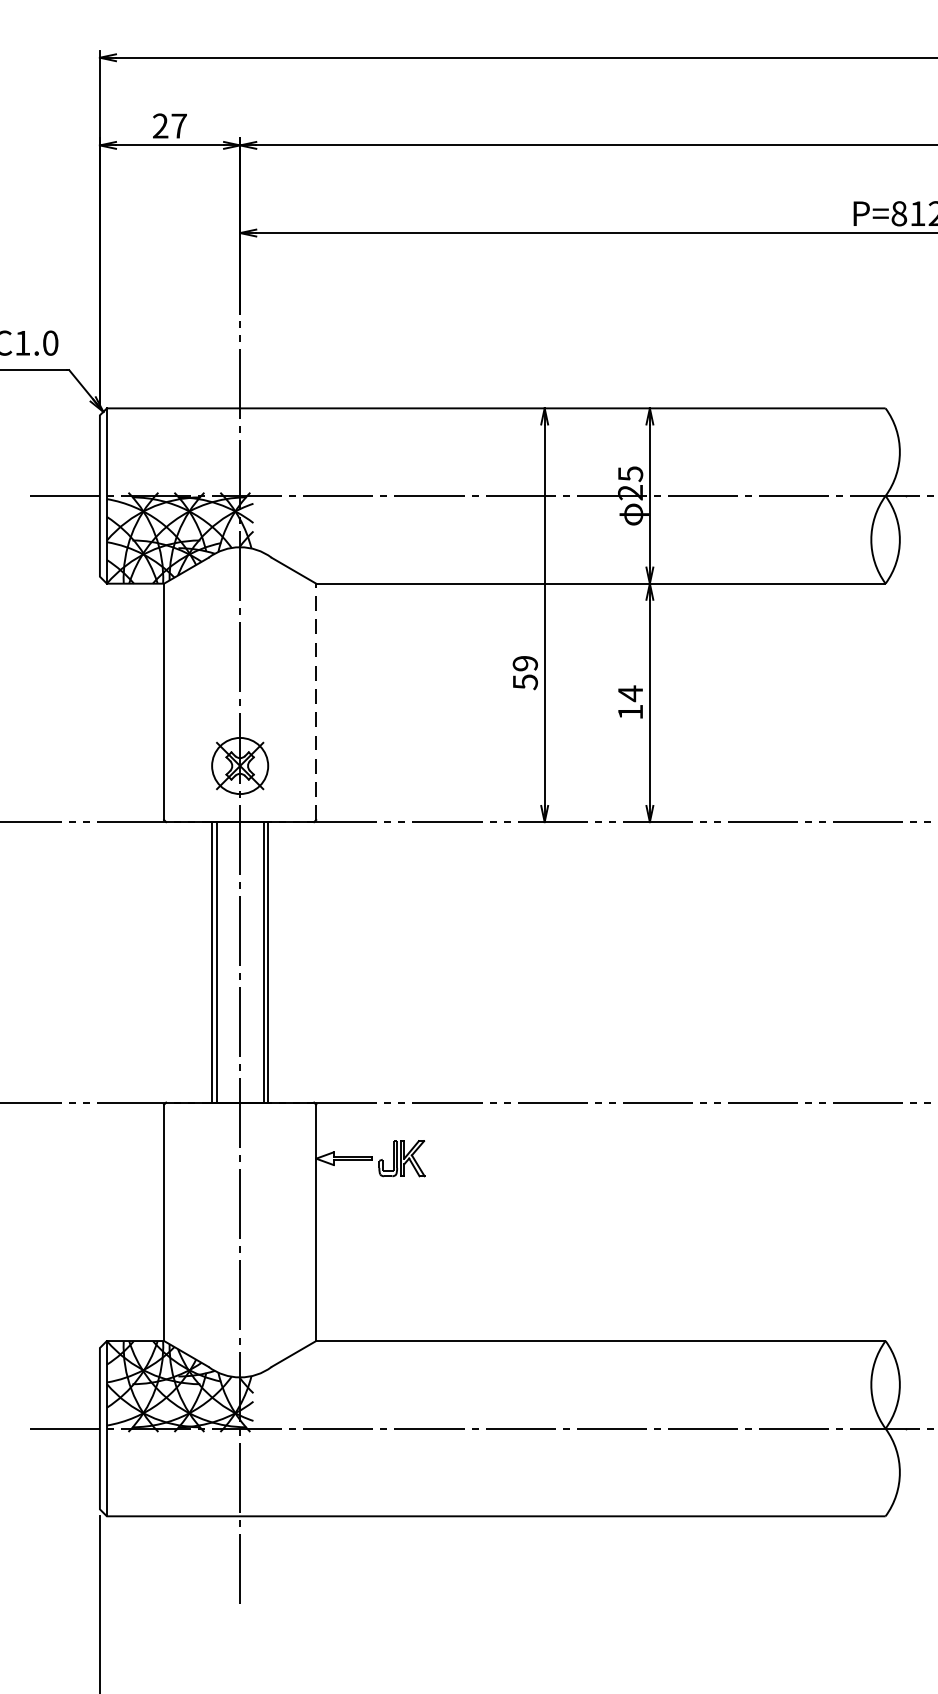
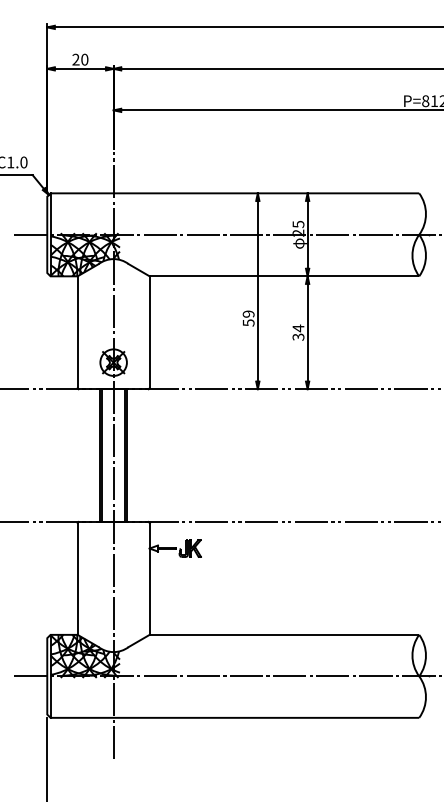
text: (178, 125) -> (84, 59), 27 -> 20
line: (315, 702) -> (149, 332), dashed -> solid
text: (630, 710) -> (298, 336), 14 -> 34

